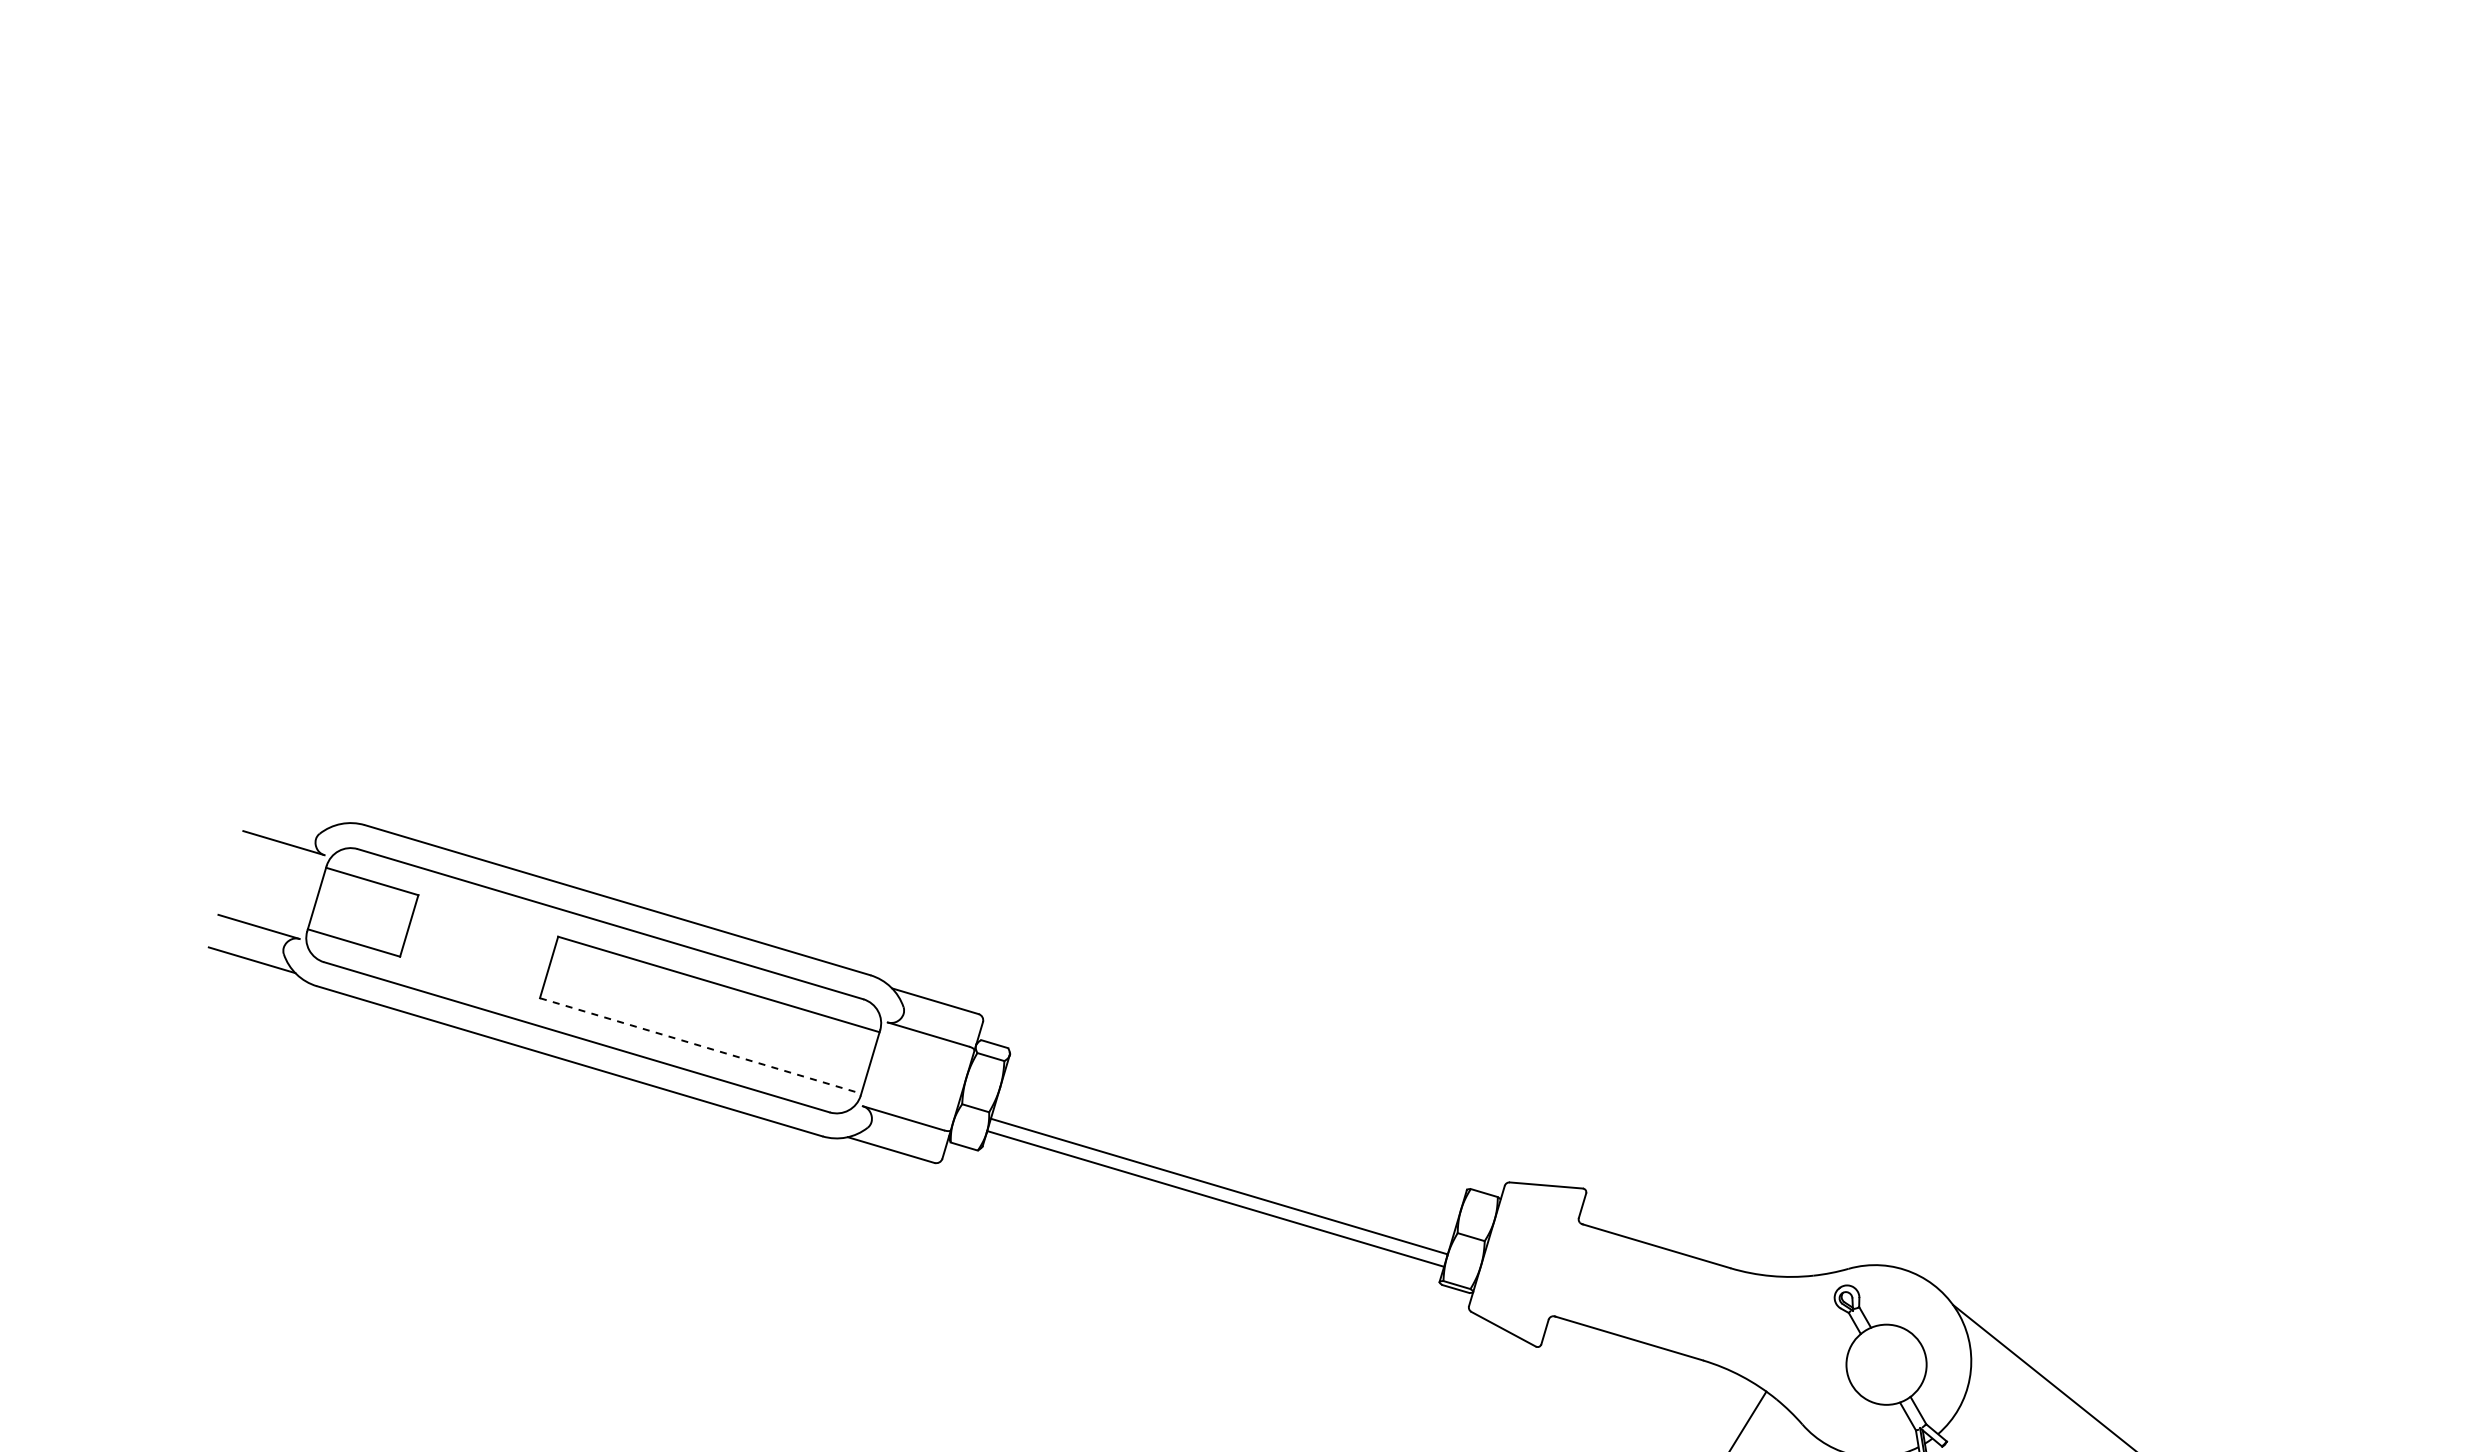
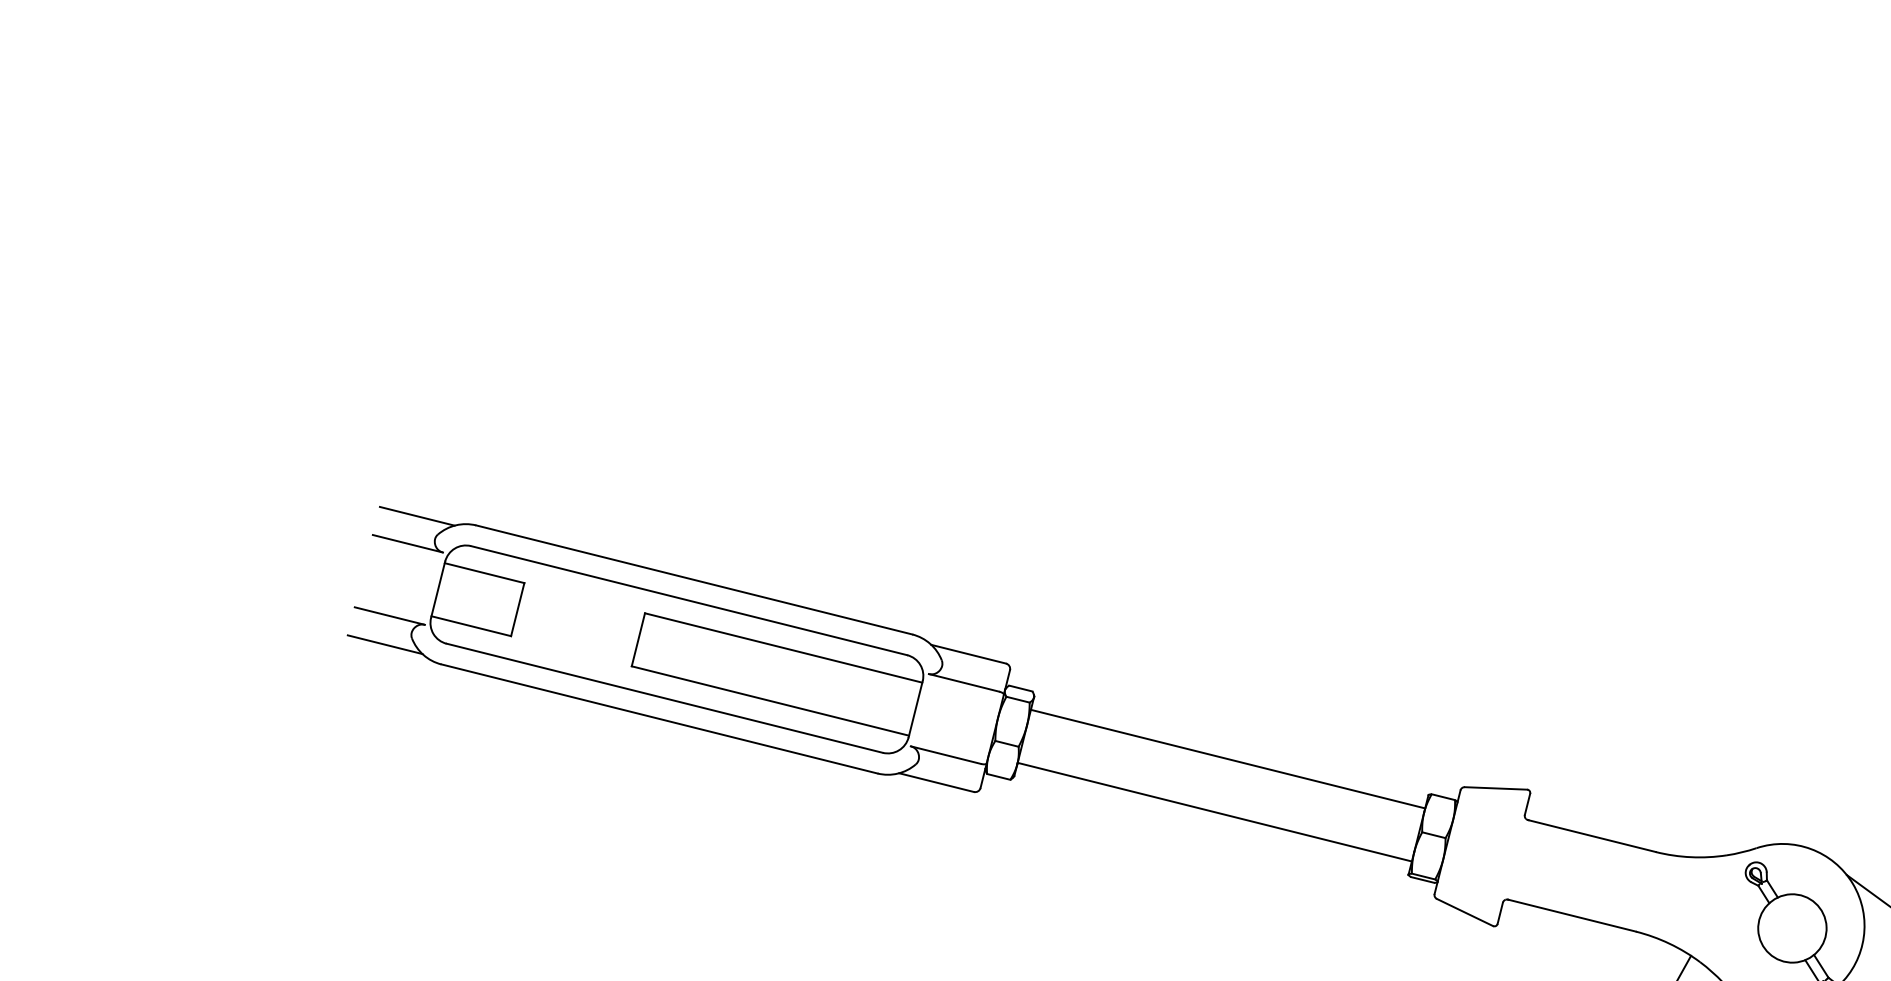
line: (296, 811) -> (417, 516), added
line: (700, 1045) -> (770, 700), dashed -> solid
line: (1218, 1186) -> (1227, 759), moved

